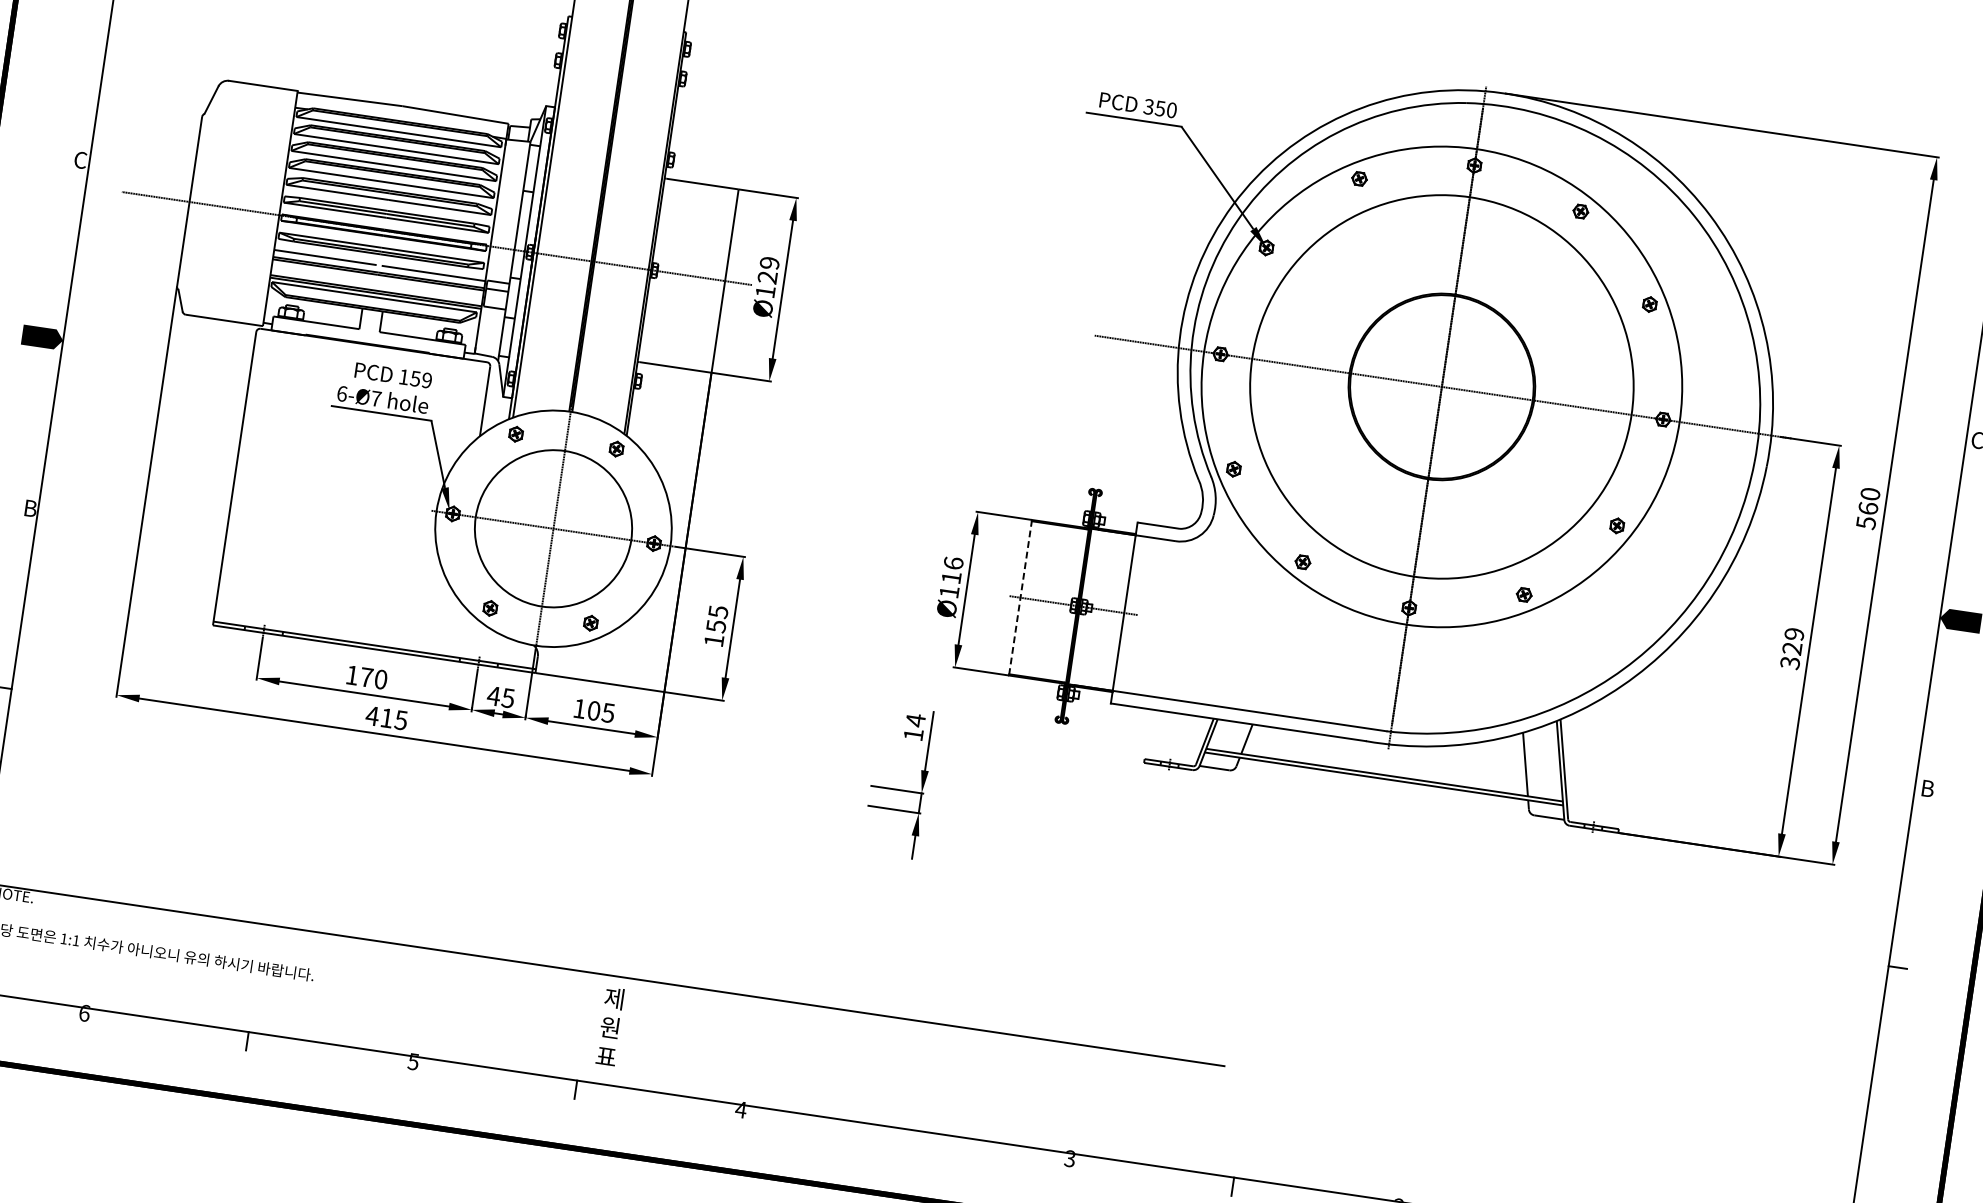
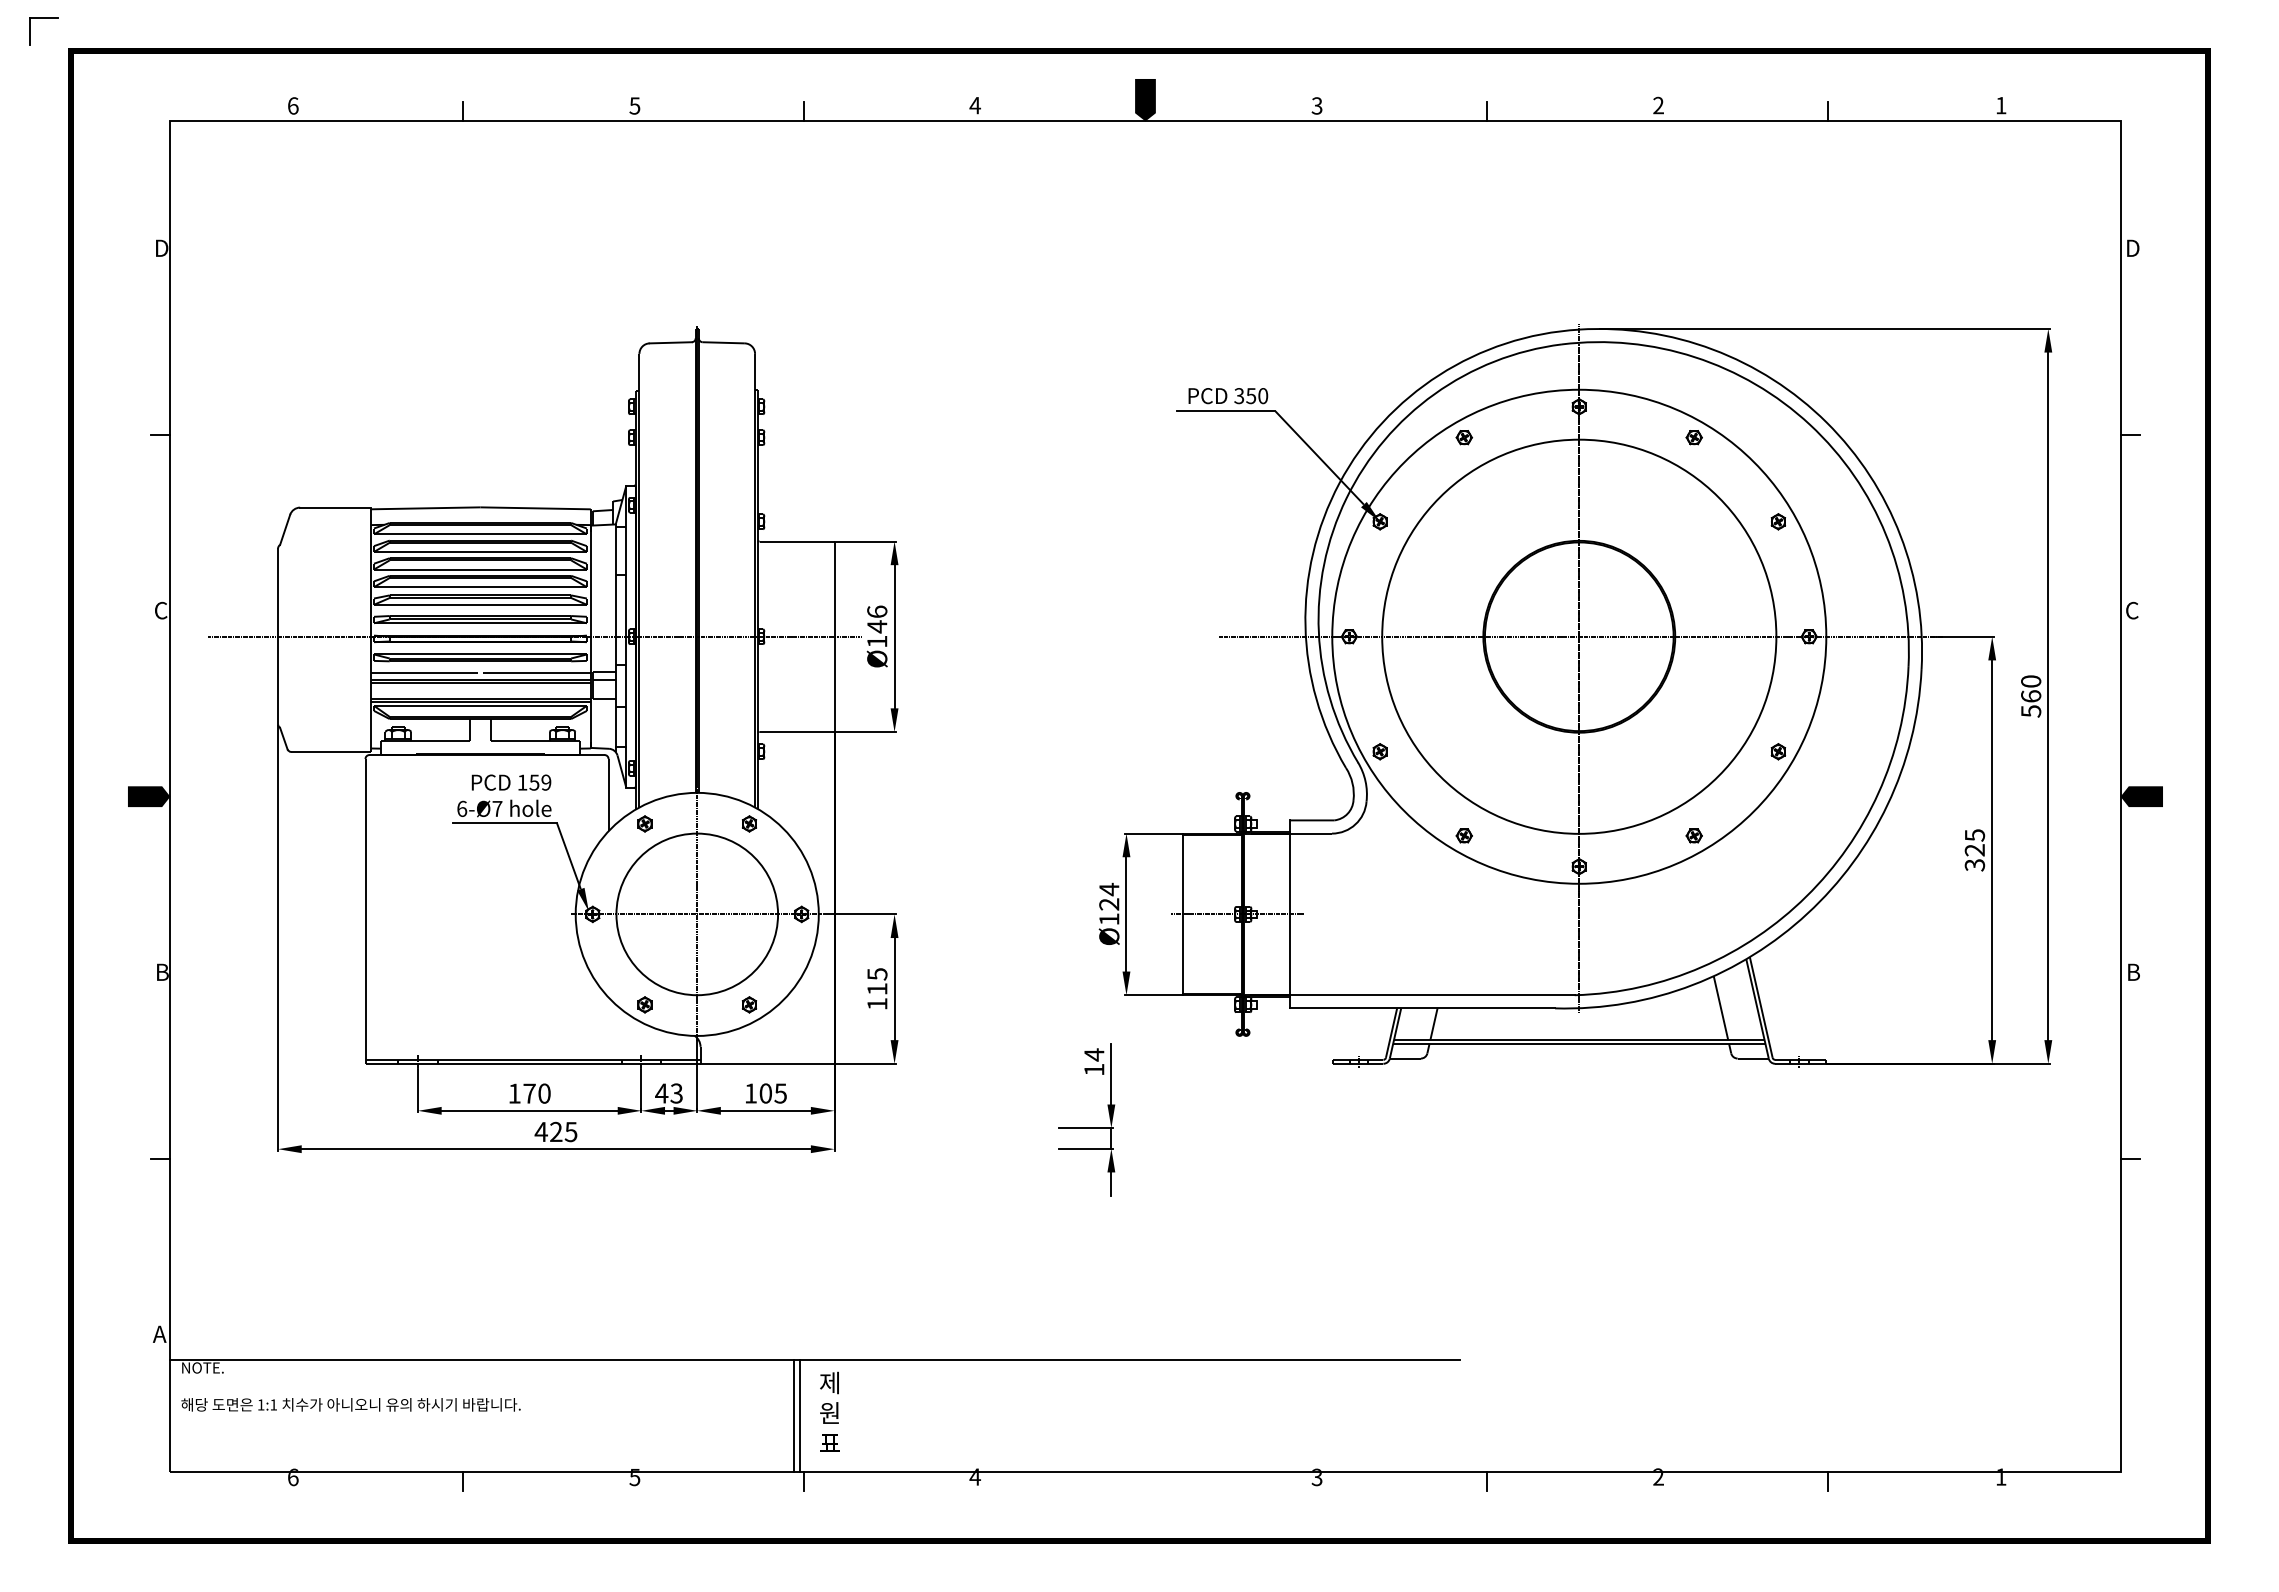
text: (768, 270) -> (877, 619), 129 -> 146
text: (952, 570) -> (1109, 896), 116 -> 124
line: (1020, 597) -> (1182, 914), dashed -> solid
text: (716, 626) -> (877, 989), 155 -> 115
text: (1794, 634) -> (1974, 835), 329 -> 325
text: (508, 697) -> (676, 1092), 45 -> 43
text: (387, 717) -> (556, 1131), 415 -> 425
line: (574, 1024) -> (793, 1415), added
line: (581, 1025) -> (800, 1415), added

